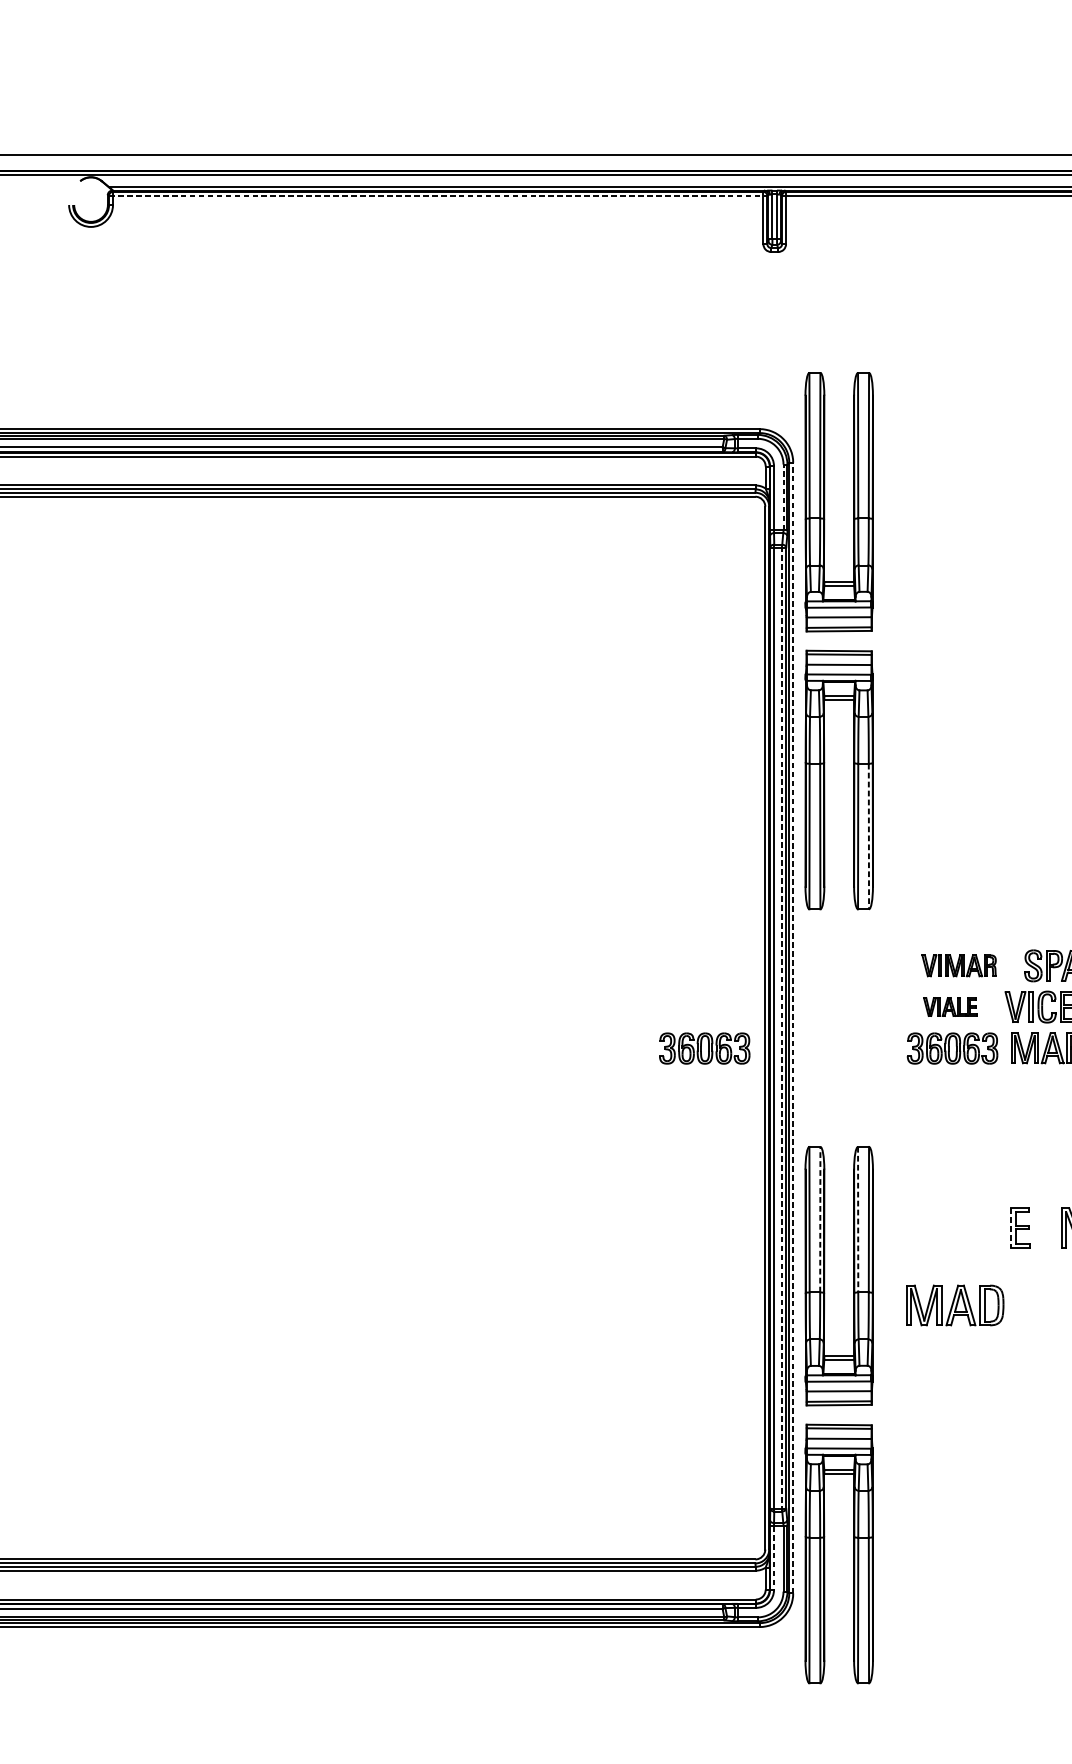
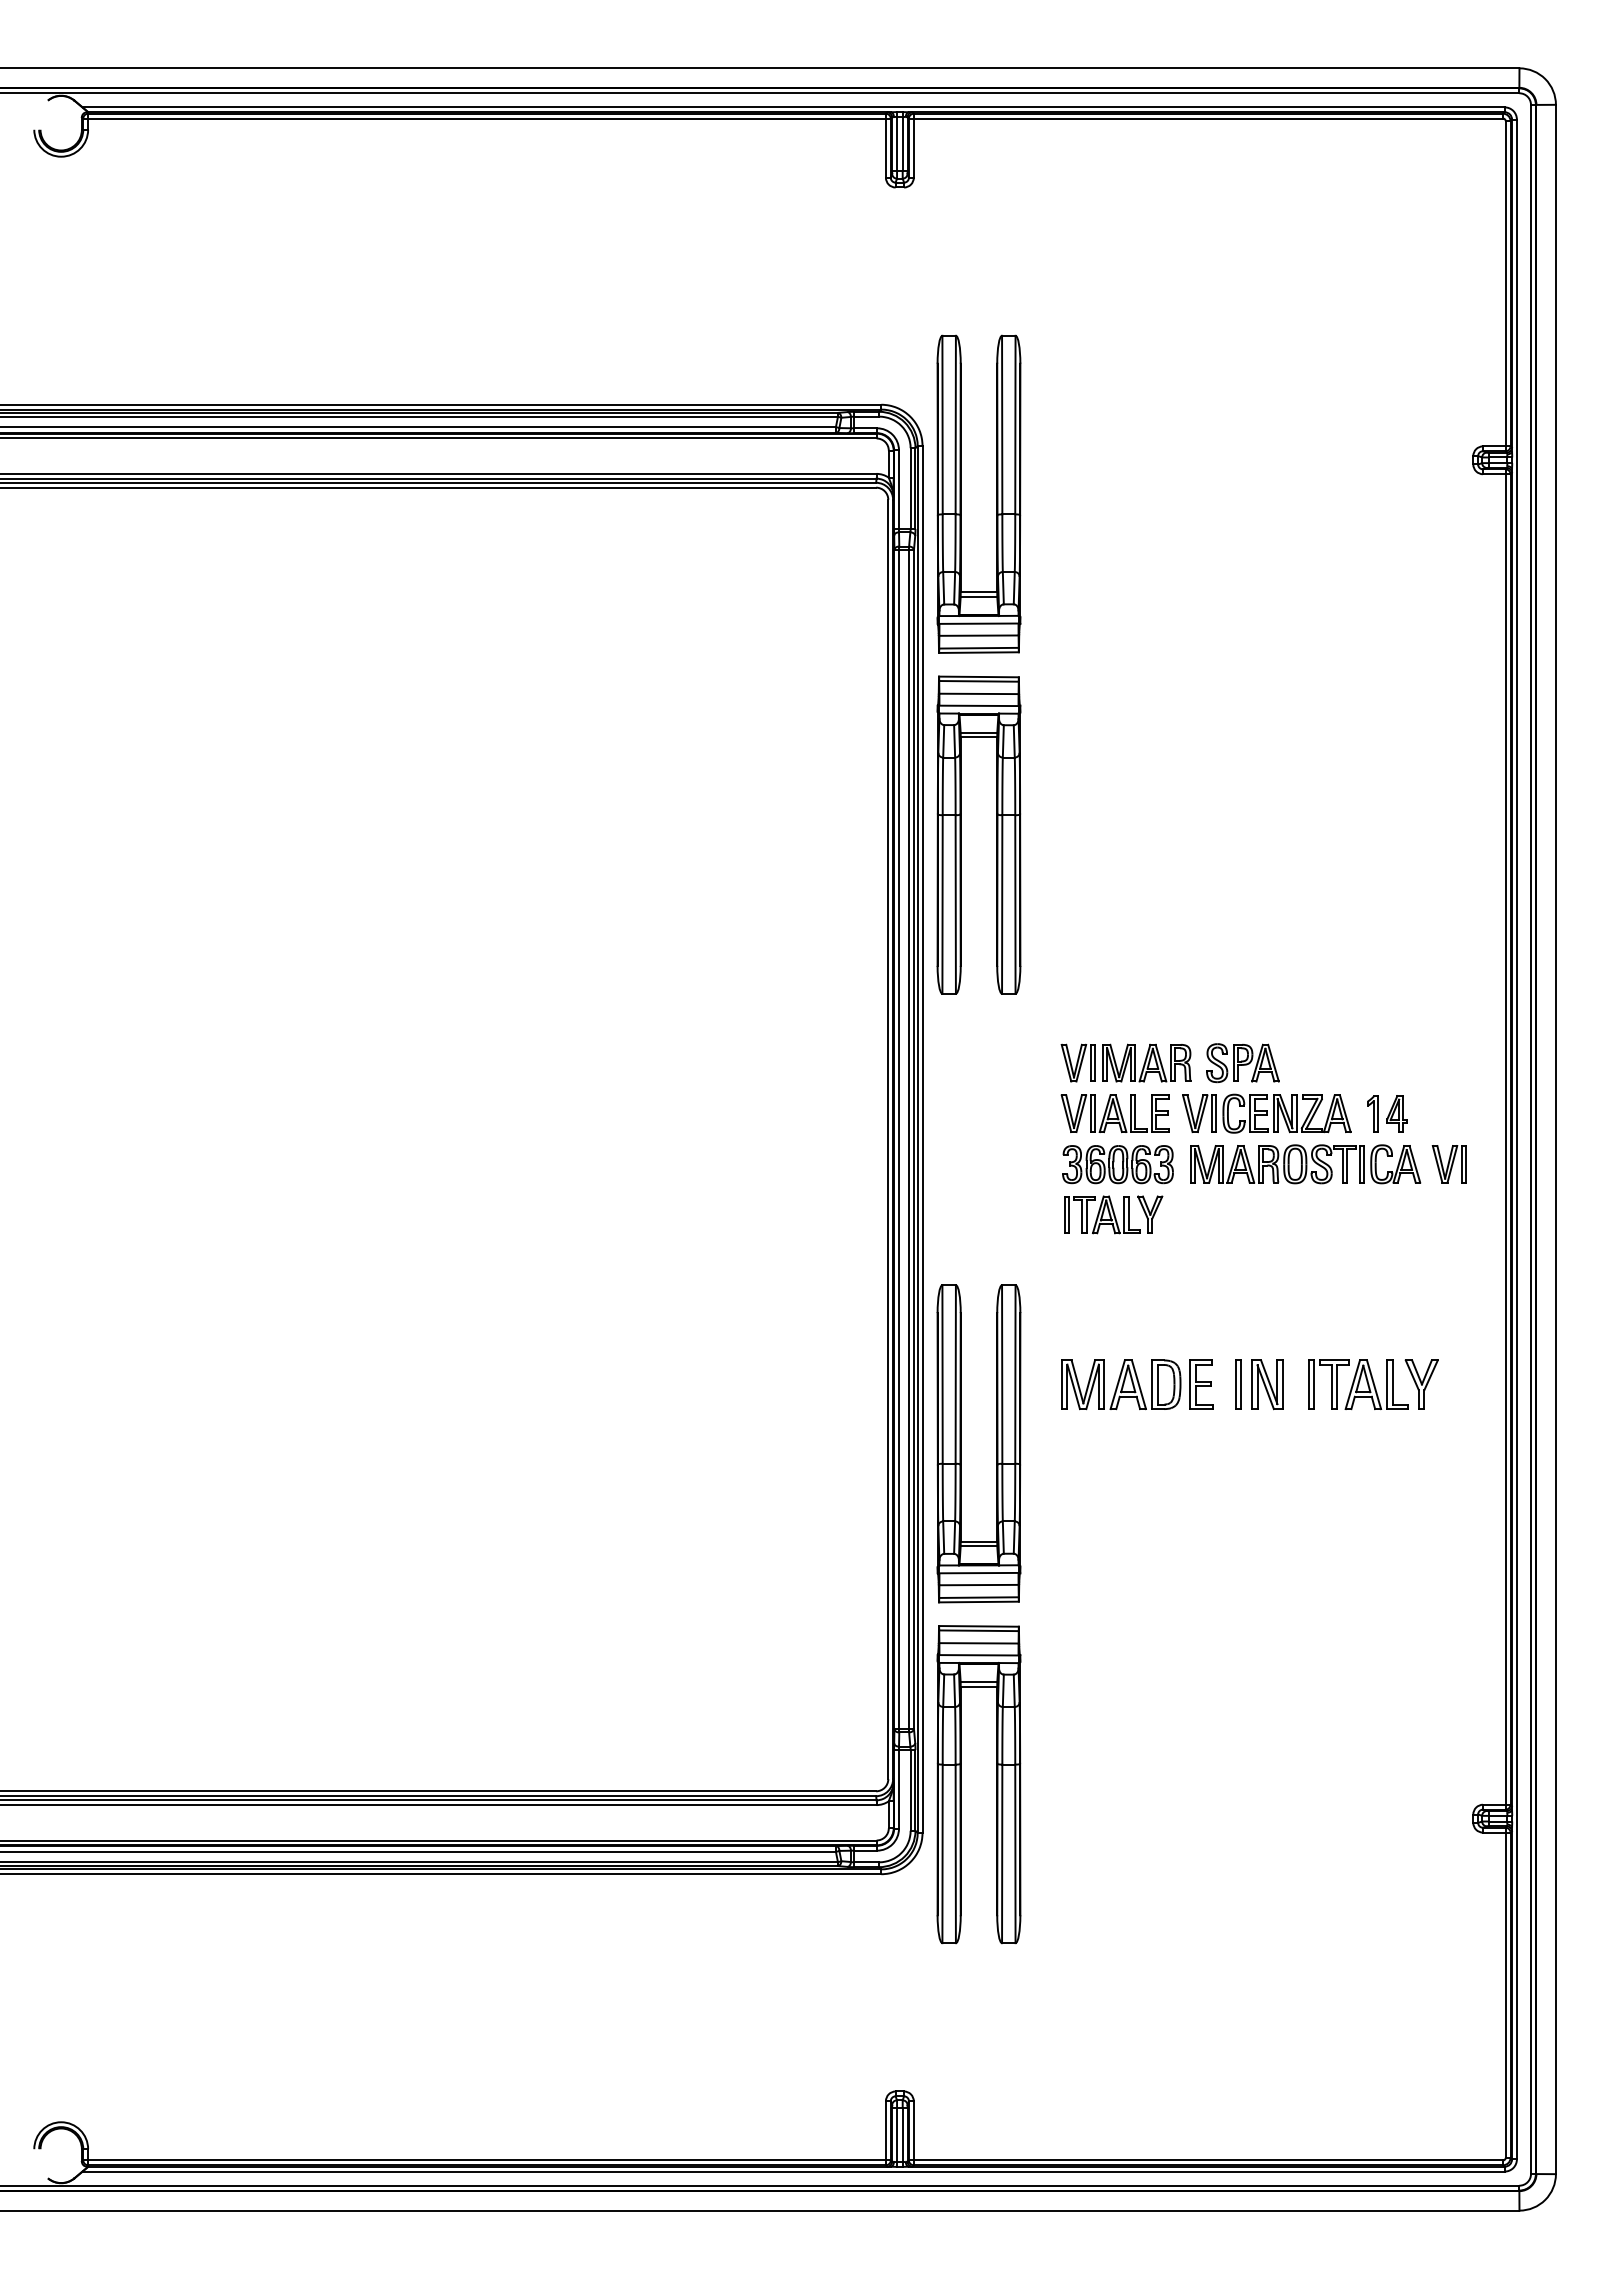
line: (438, 195) -> (487, 118), dashed -> solid
line: (783, 497) -> (910, 488), dashed -> solid
line: (868, 836) -> (1015, 904), dashed -> solid
part: (958, 965) -> (1125, 1062), size x1.43
part: (949, 1006) -> (1114, 1113), size x1.67
line: (782, 1028) -> (909, 1139), dashed -> solid
line: (793, 1028) -> (922, 1139), dashed -> solid
part: (704, 1048) -> (813, 1164), removed
part: (948, 1089) -> (1113, 1214), added
line: (820, 1219) -> (955, 1374), dashed -> solid
line: (858, 1220) -> (1002, 1375), dashed -> solid
part: (1050, 1227) -> (1238, 1384), added
line: (1010, 1228) -> (1189, 1385), dashed -> solid
part: (955, 1305) -> (1121, 1384), moved
line: (773, 1557) -> (898, 1789), dashed -> solid

